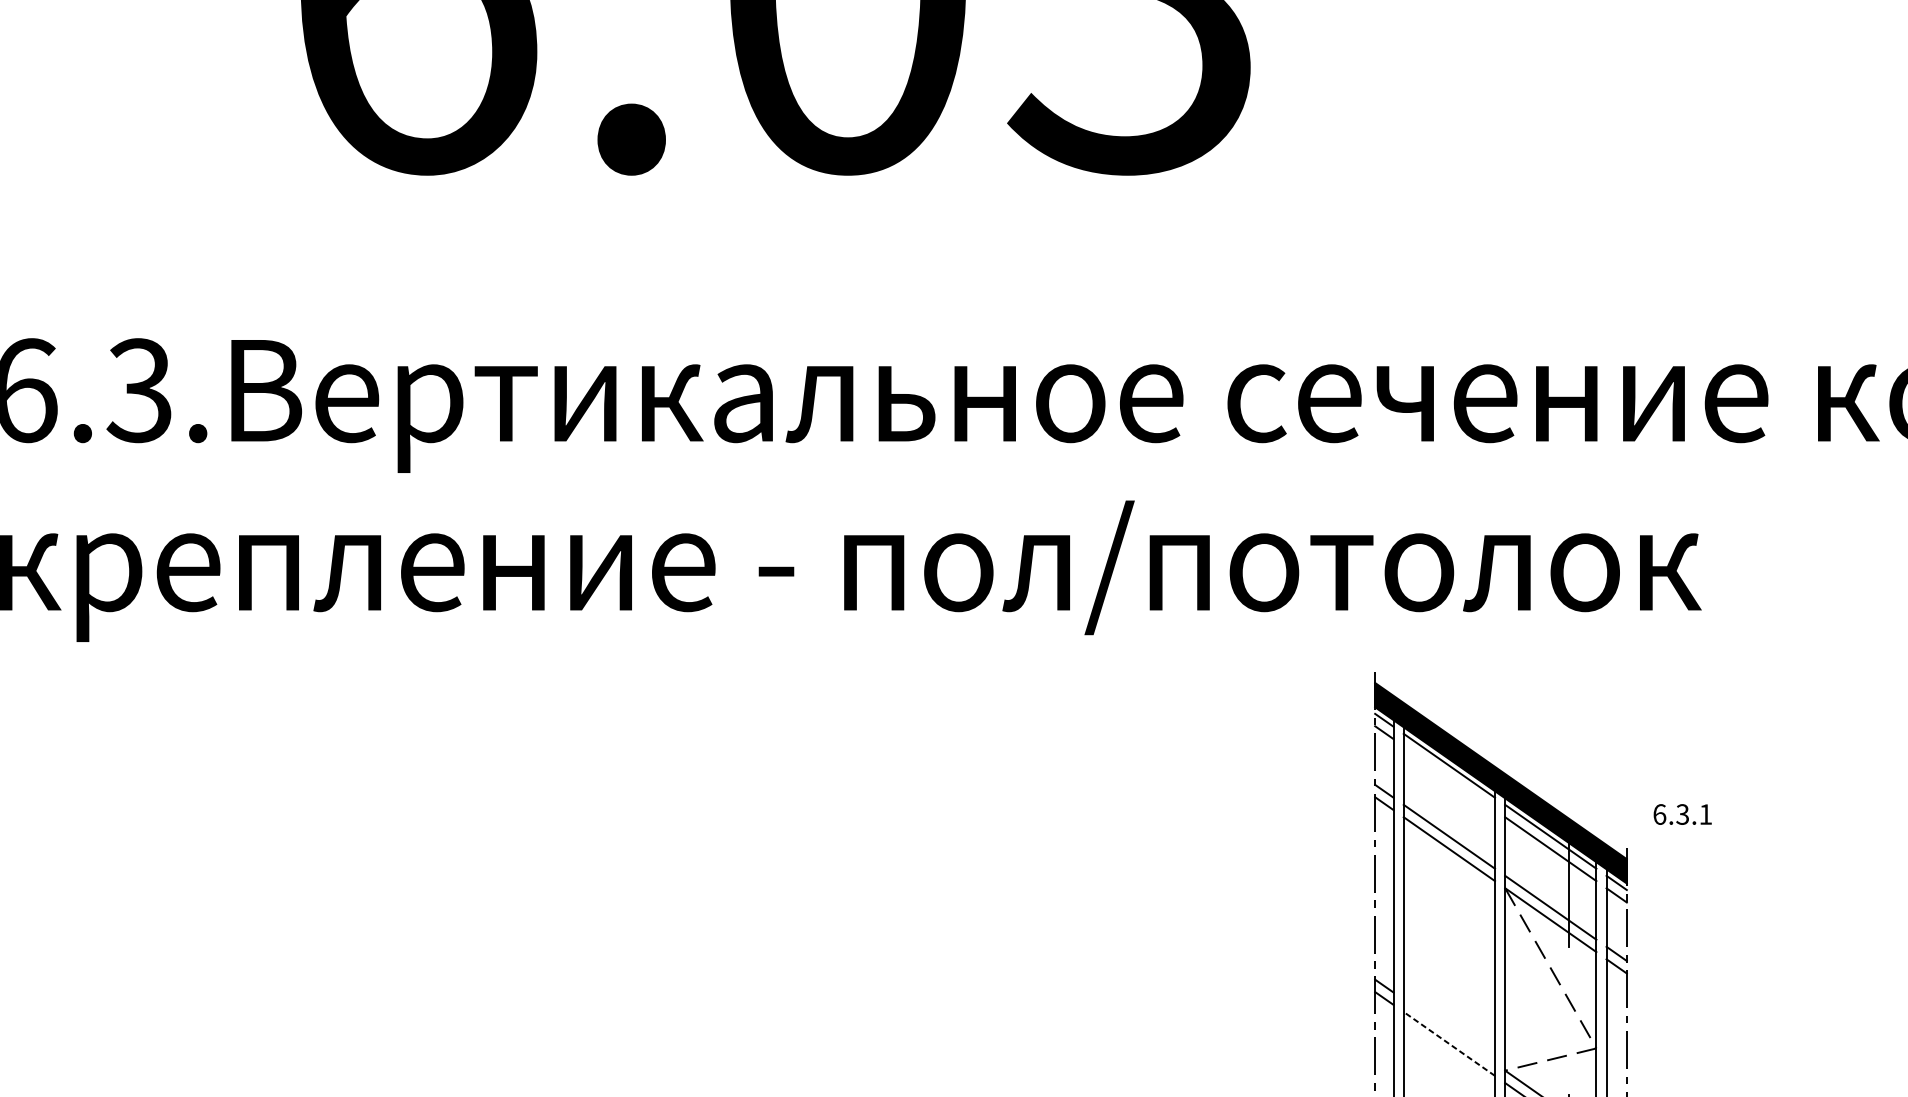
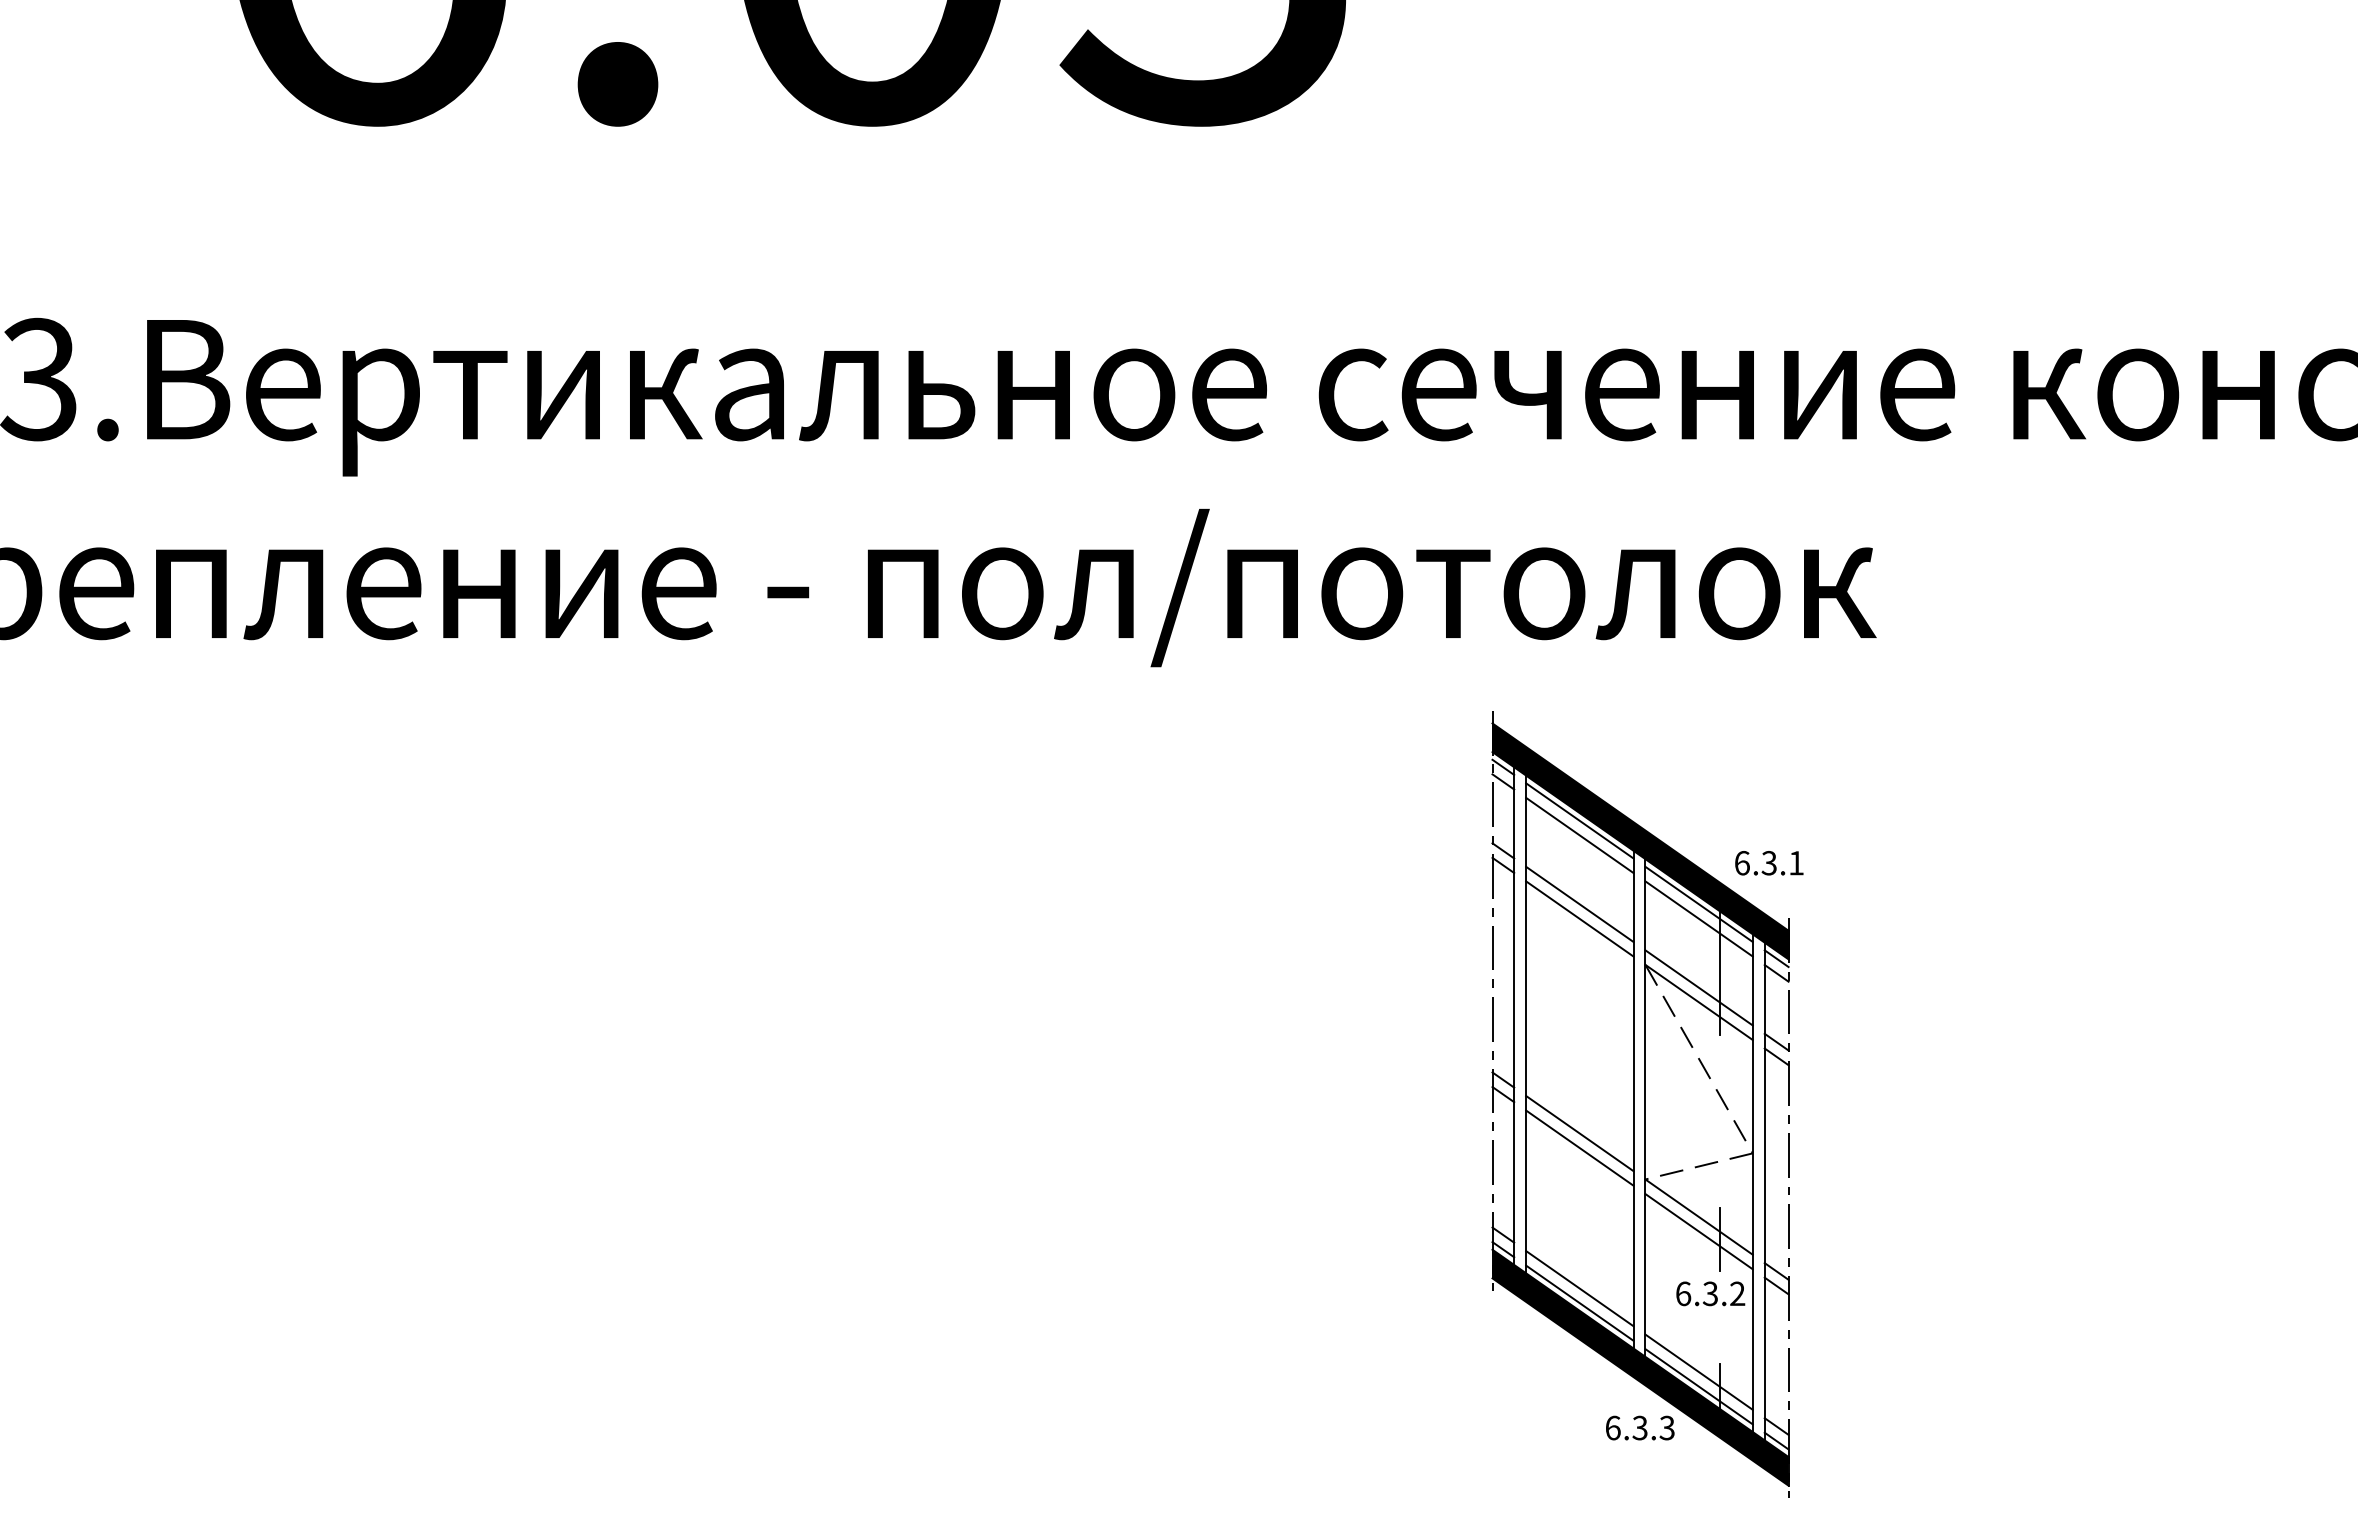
line: (1449, 778) -> (1579, 835), added
text: (1682, 814) -> (1769, 863), moved
line: (1449, 1031) -> (1579, 1133), added
line: (1449, 1044) -> (1579, 1148), dashed -> solid

